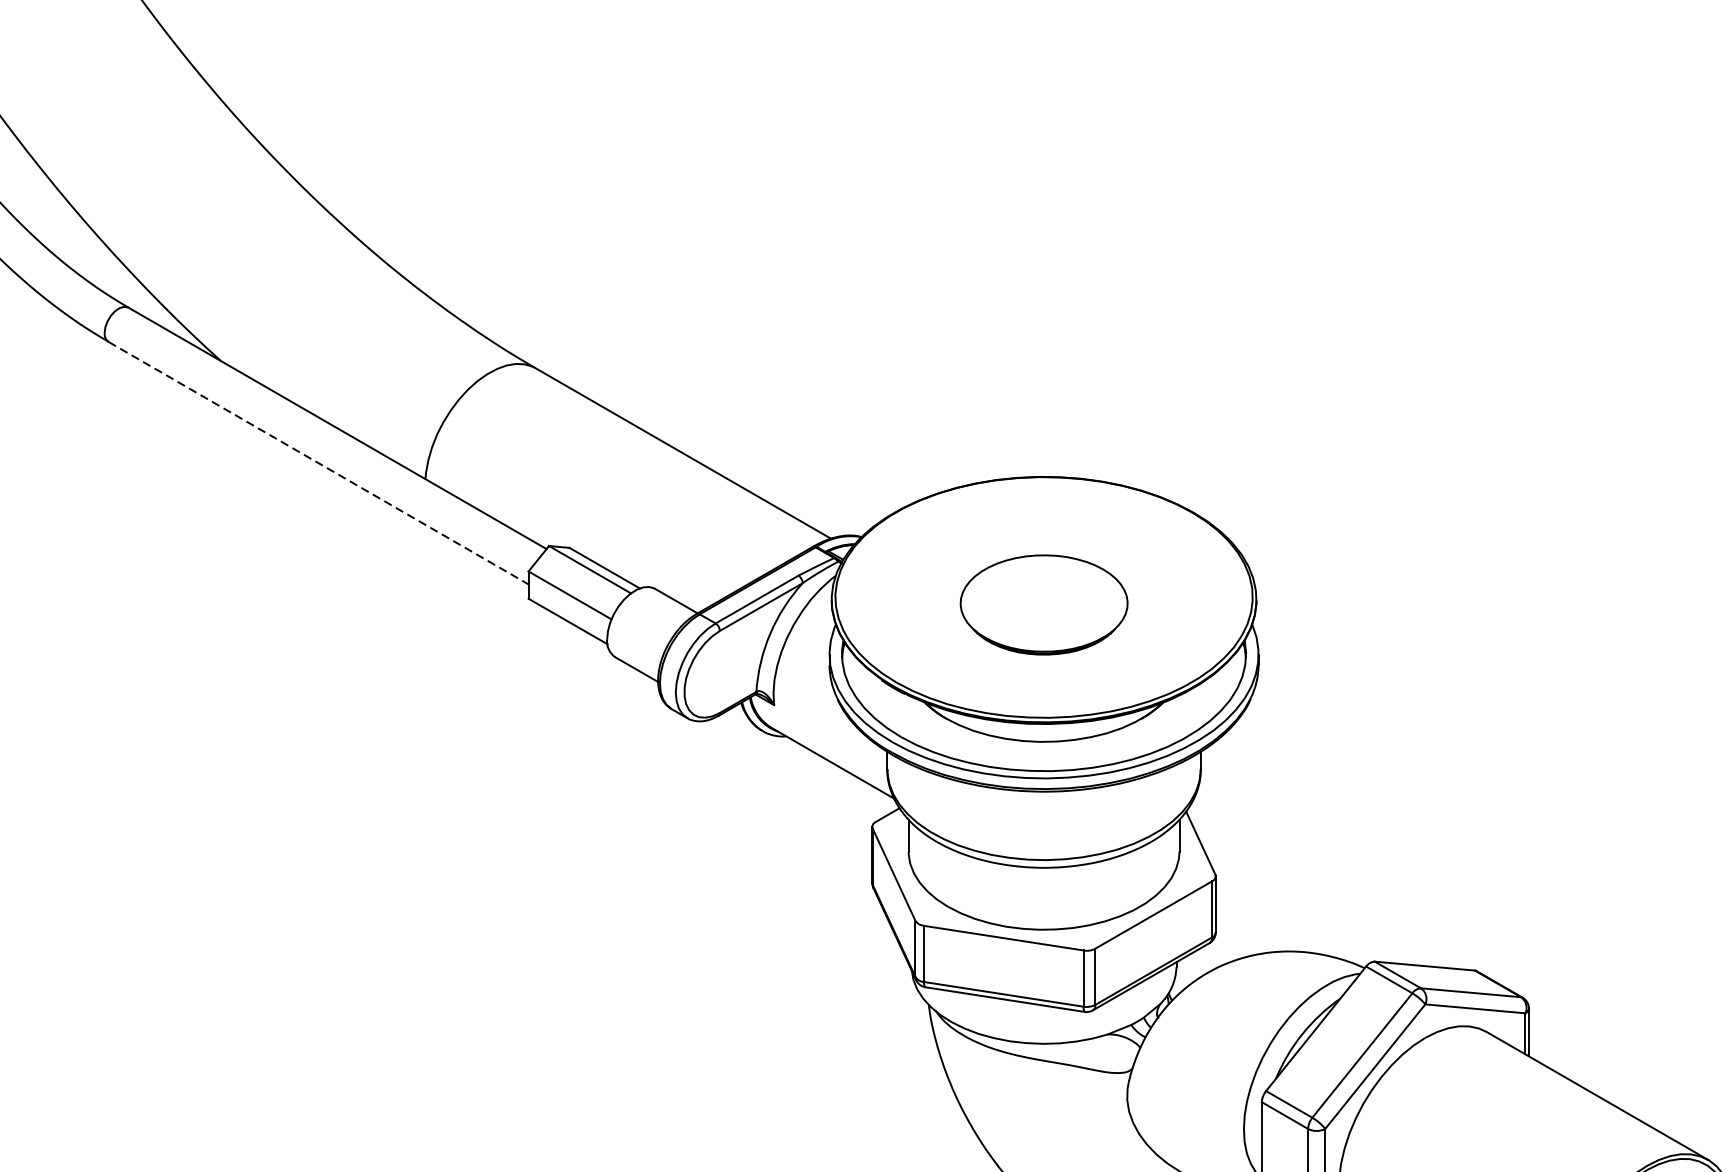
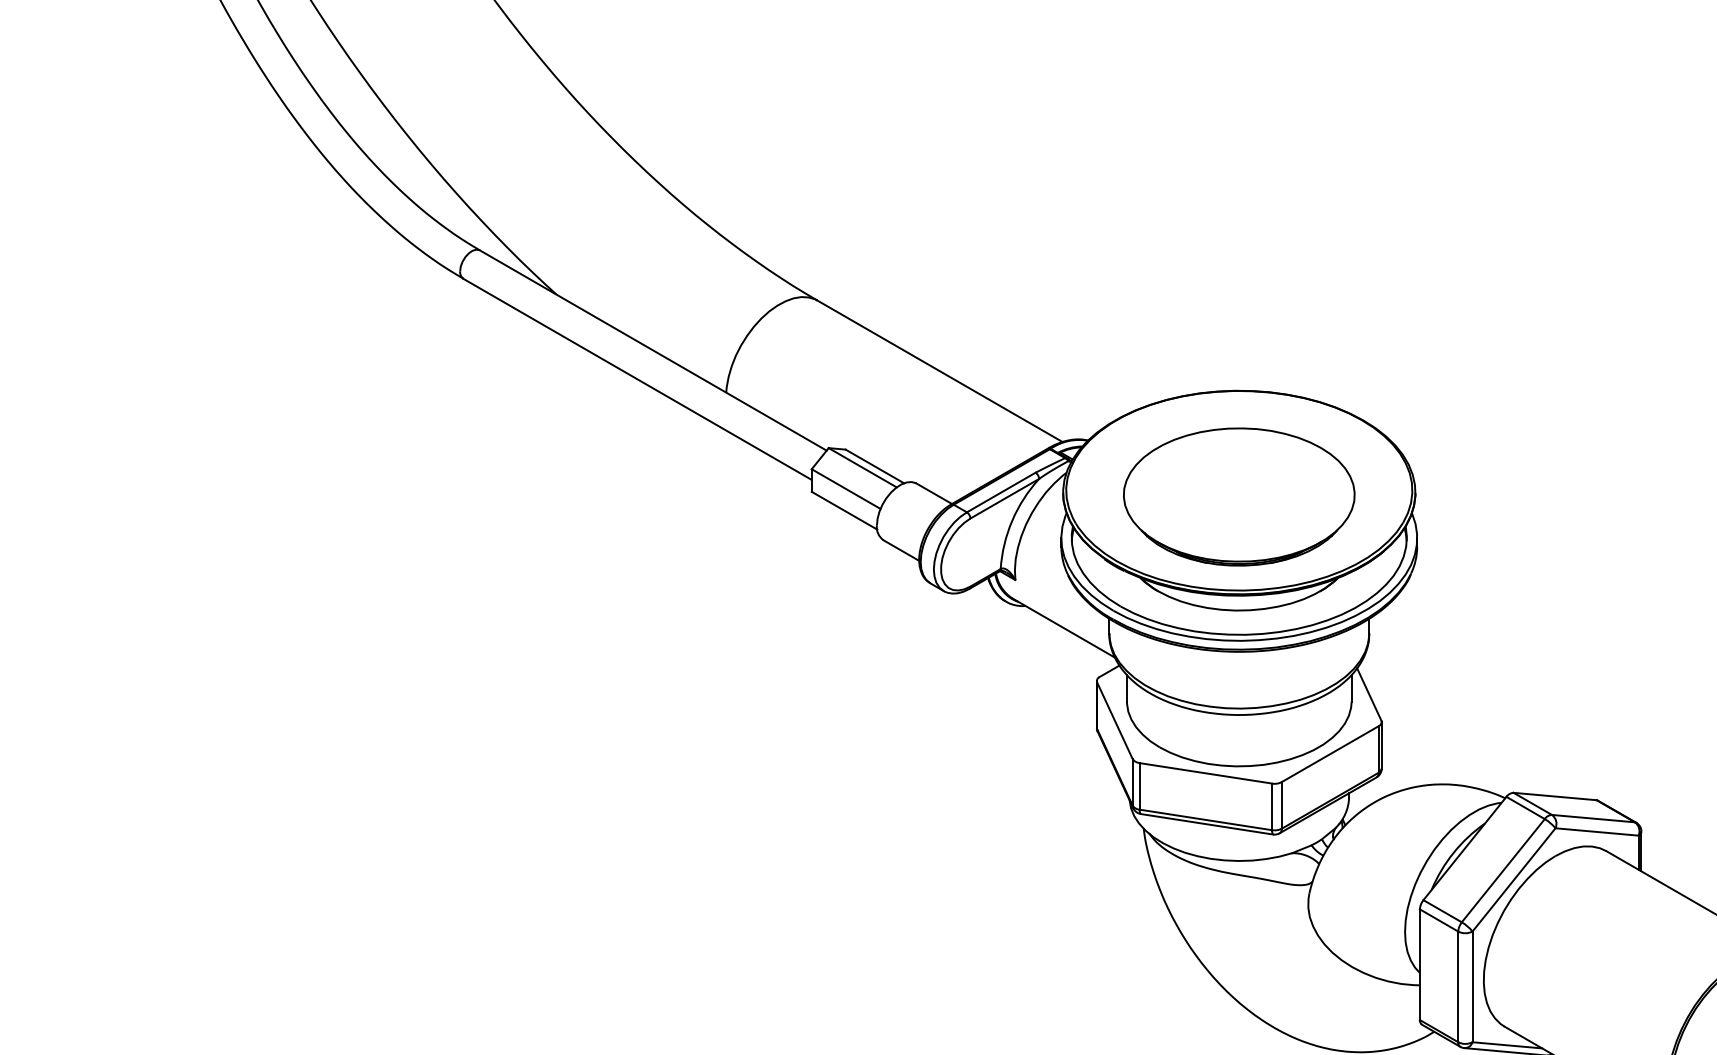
line: (319, 463) -> (638, 379), dashed -> solid
part: (1044, 604) -> (1239, 496), size x1.67

